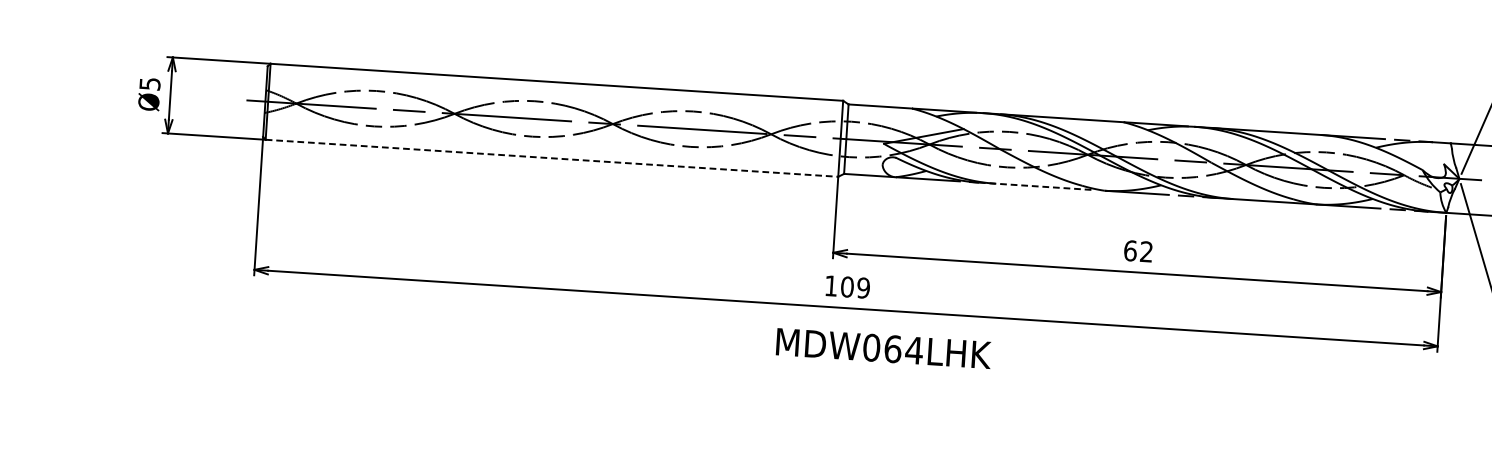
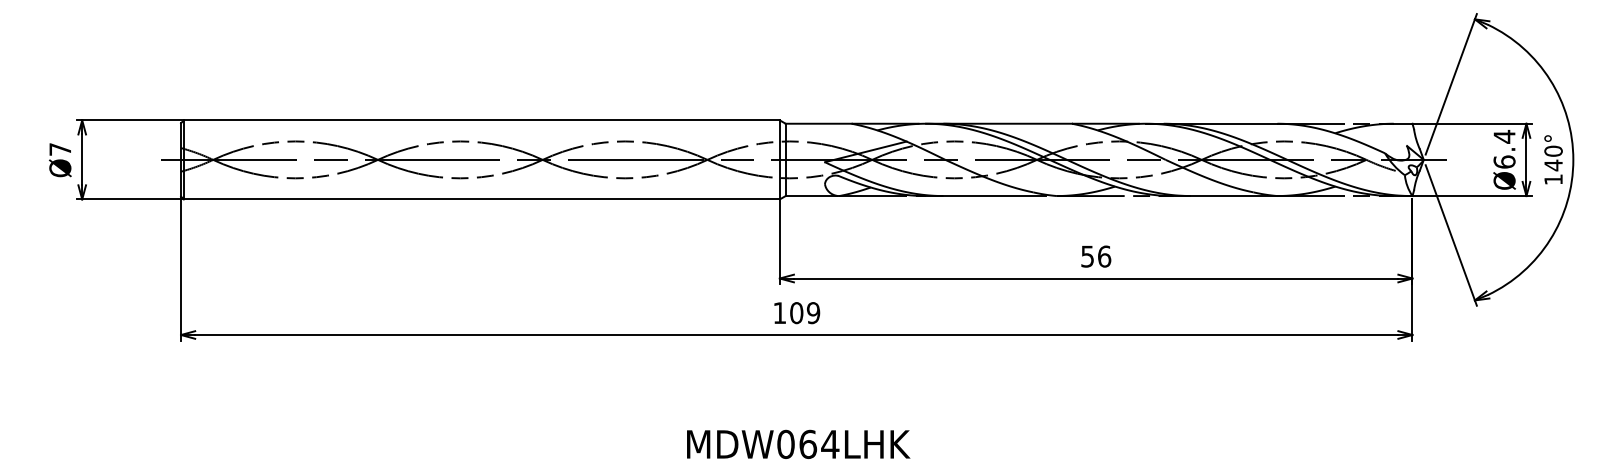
text: (150, 84) -> (60, 149), Ø5 -> Ø7
line: (551, 158) -> (481, 199), dashed -> solid
line: (1037, 186) -> (986, 196), dashed -> solid
text: (1138, 251) -> (1096, 256), 62 -> 56
text: (883, 347) -> (798, 443), moved

